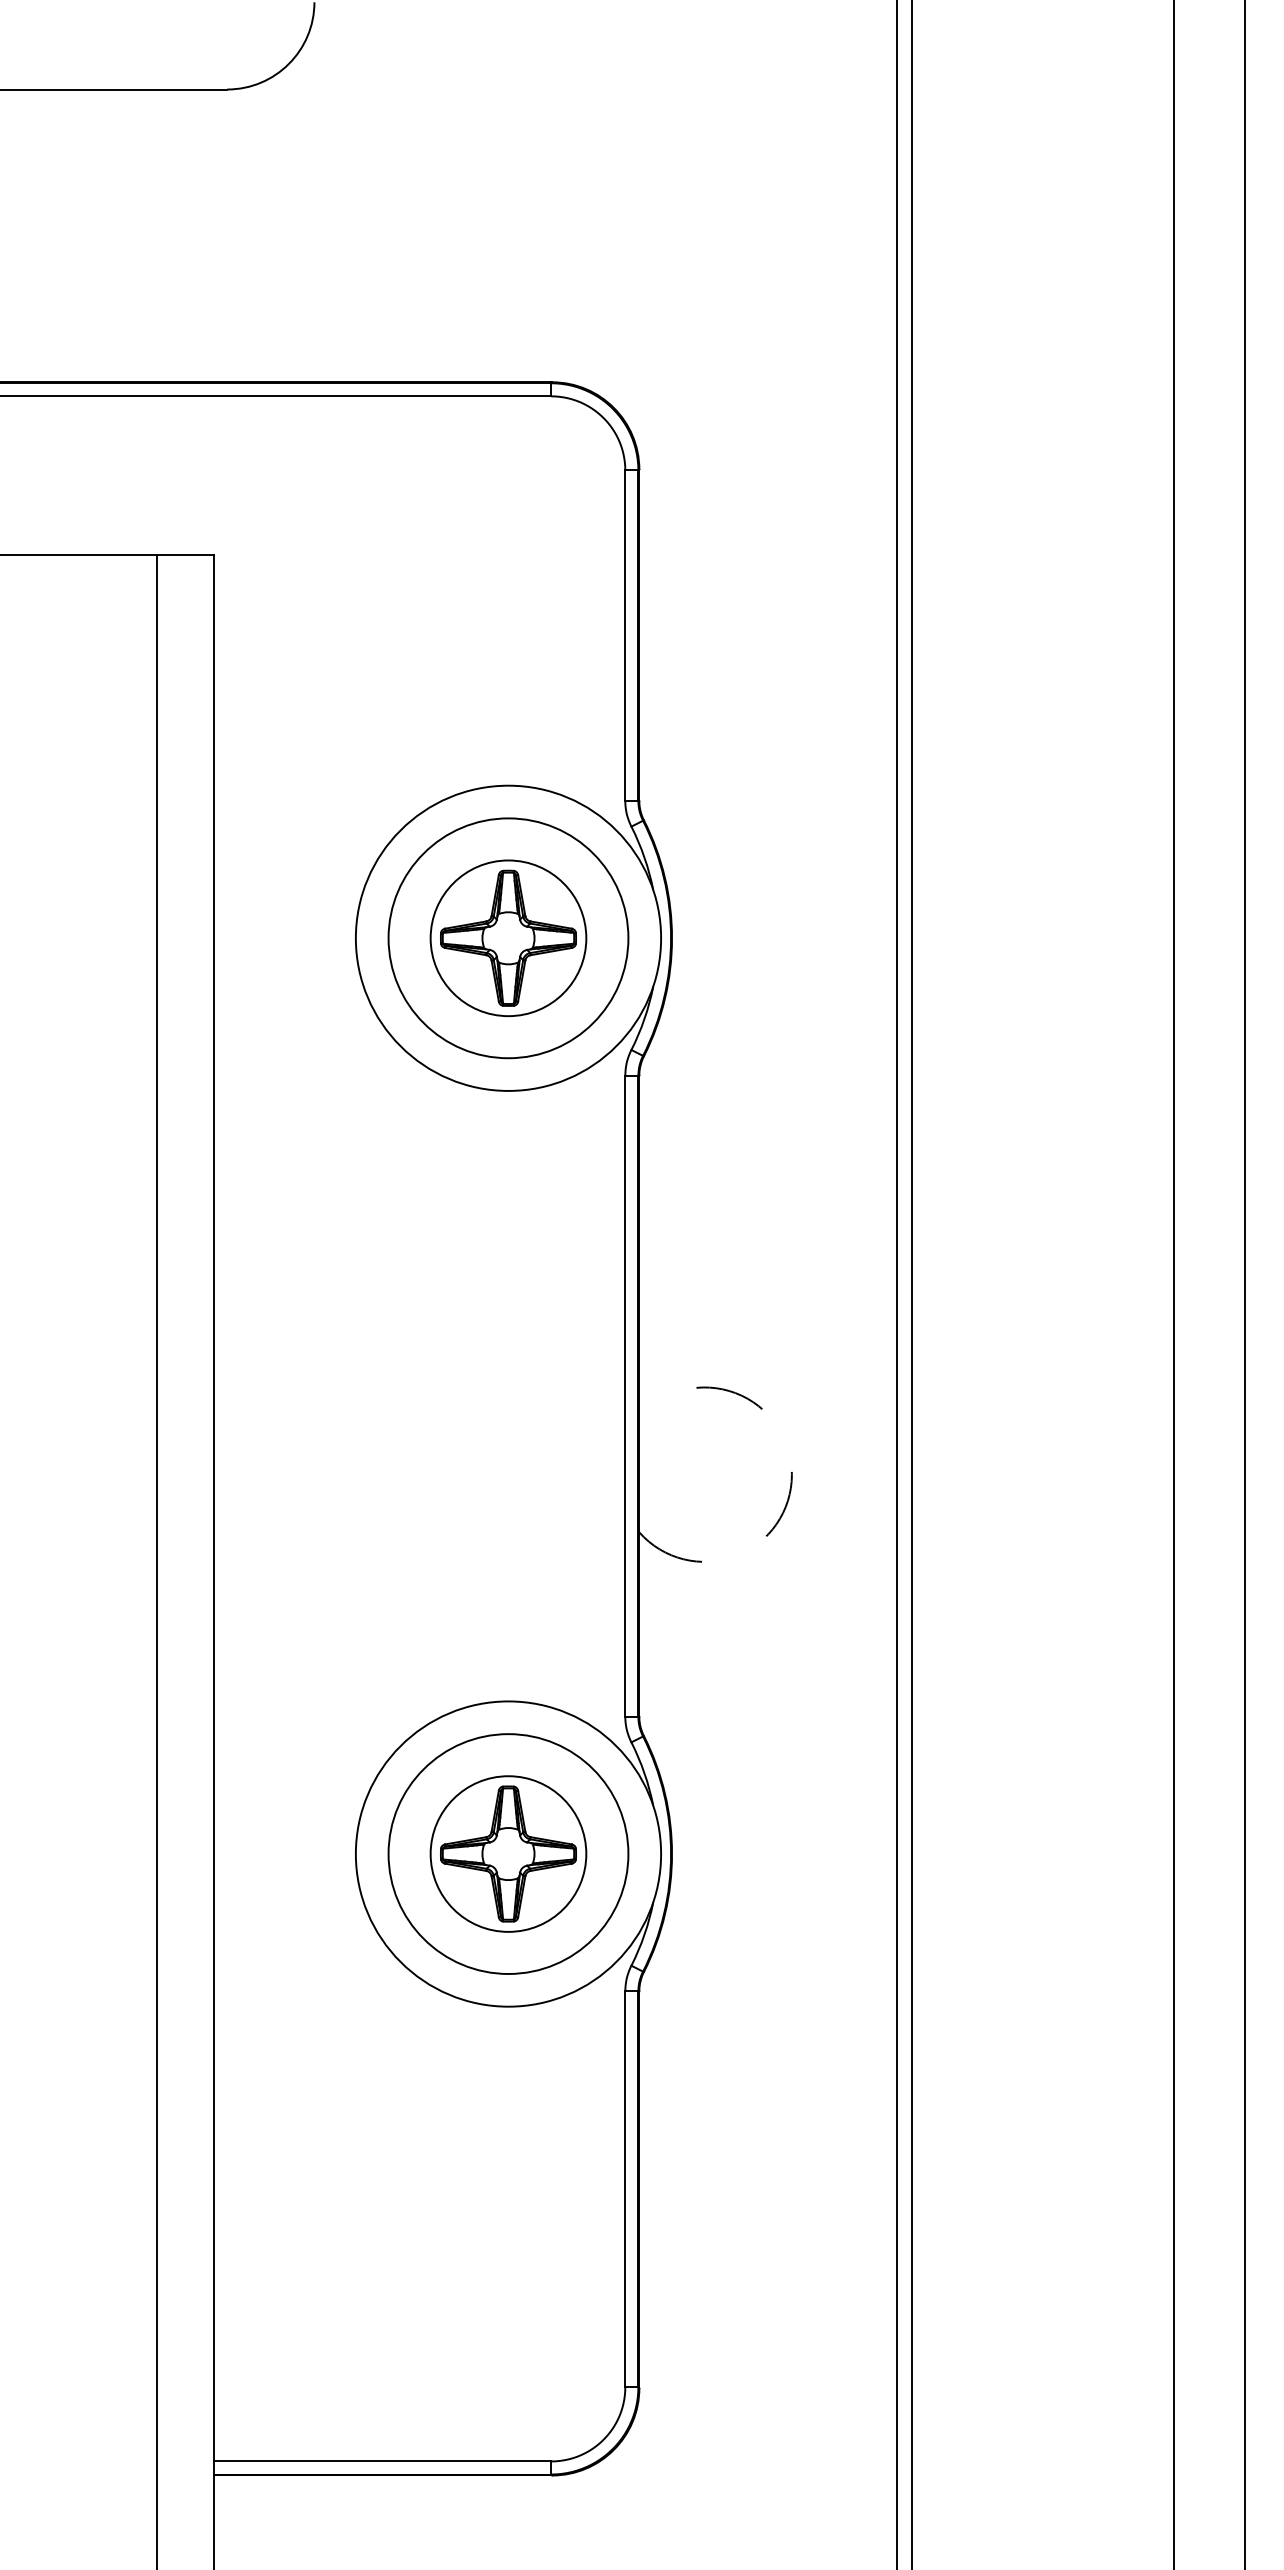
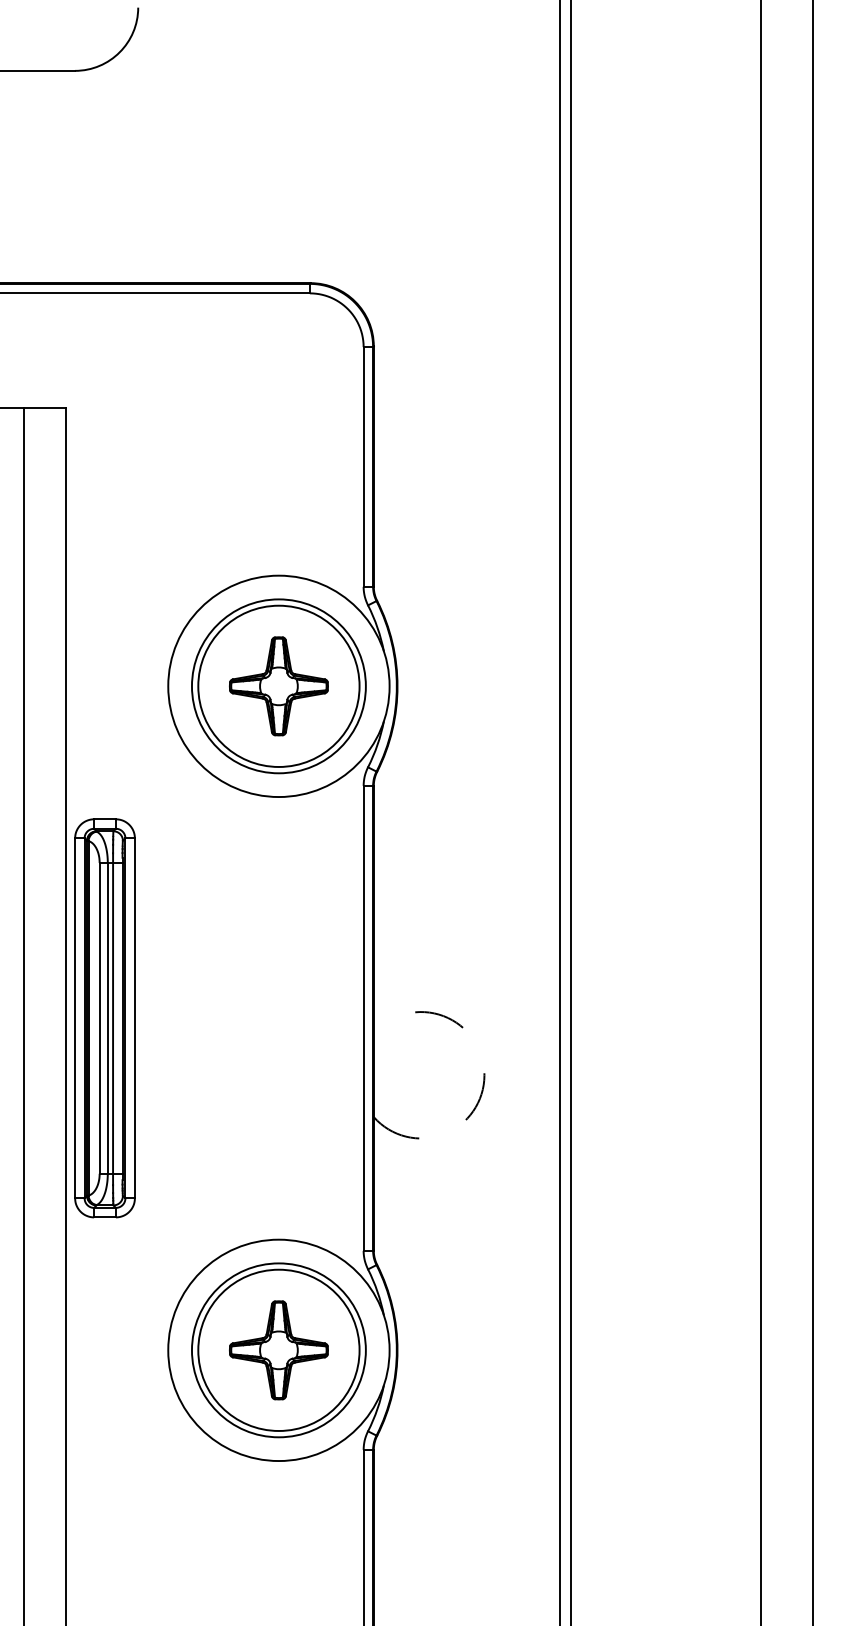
circle: (508, 938) -> (278, 686), size x1.43
part: (268, 1395) -> (104, 1017), added
circle: (508, 1853) -> (278, 1349), size x1.43

